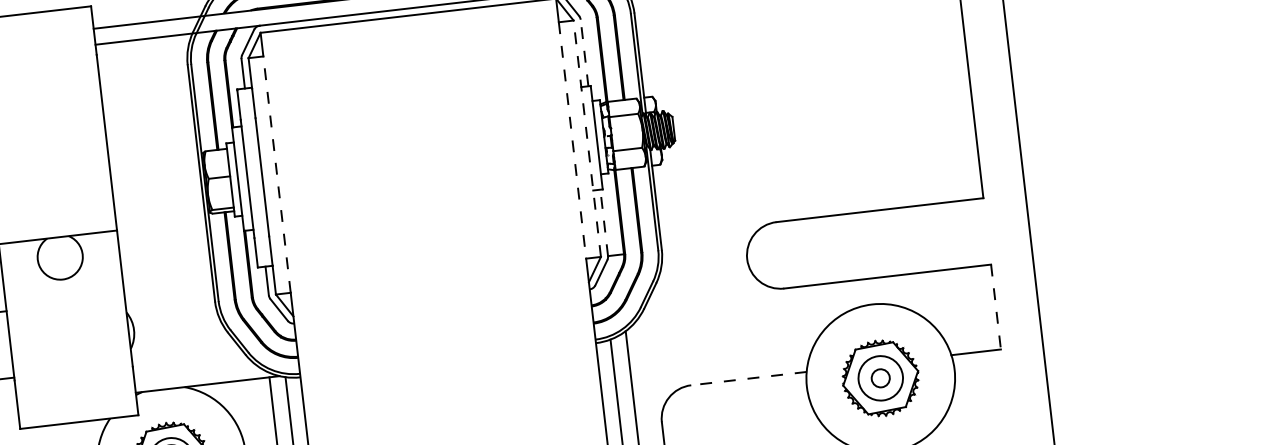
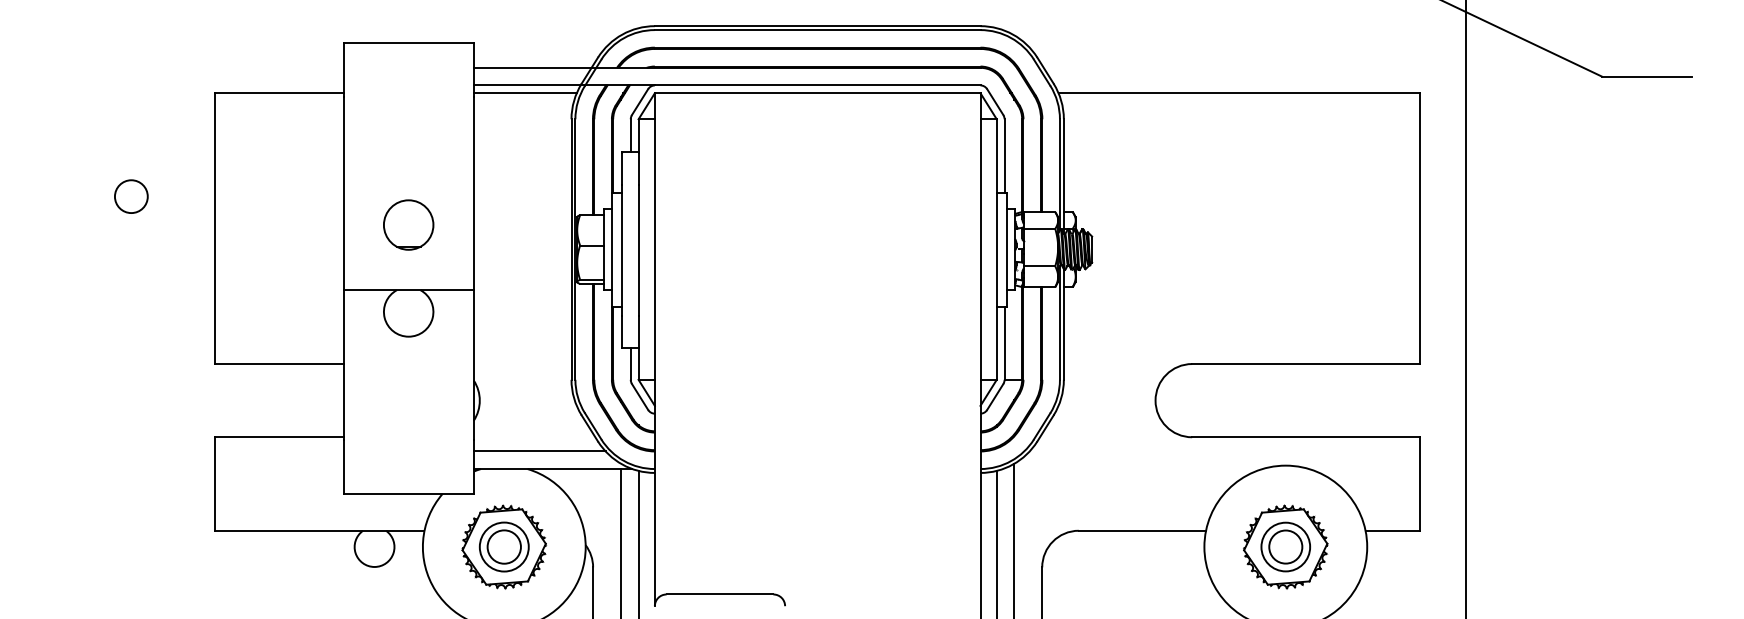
line: (142, 46) -> (524, 93), added
line: (584, 52) -> (1004, 155), dashed -> solid
line: (587, 138) -> (996, 249), dashed -> solid
line: (572, 141) -> (980, 250), dashed -> solid
line: (276, 174) -> (654, 249), dashed -> solid
part: (50, 177) -> (408, 224), added
line: (604, 223) -> (1004, 343), dashed -> solid
line: (996, 307) -> (1420, 484), dashed -> solid
line: (193, 369) -> (539, 451), added
circle: (880, 377) -> (1285, 546), size x1.67
line: (748, 378) -> (1142, 530), dashed -> solid

